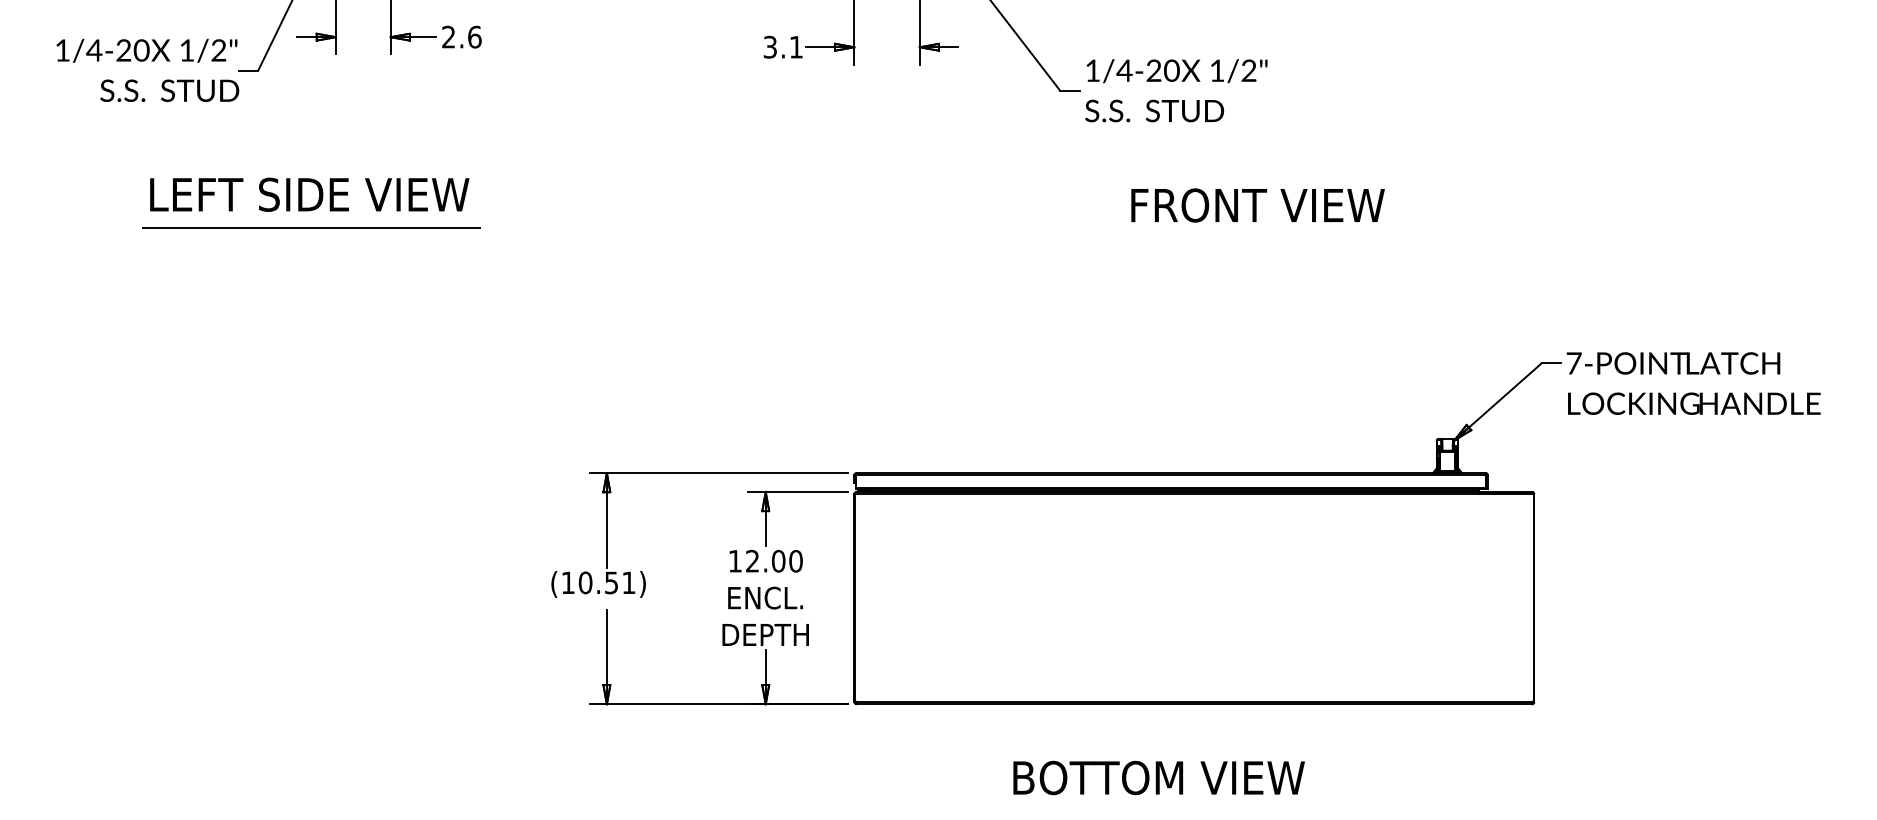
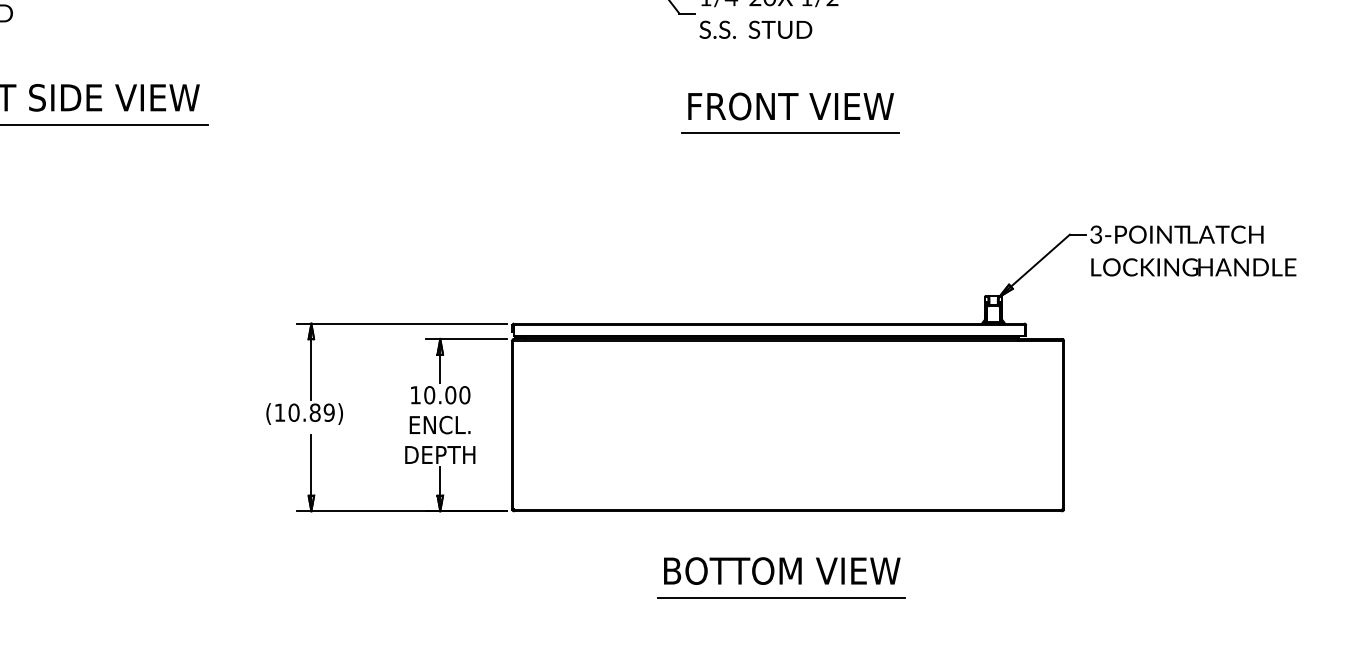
text: (1257, 205) -> (790, 106), moved
line: (1196, 238) -> (789, 133), added
text: (1573, 363) -> (1095, 234), 7-POINT -> 3-POINT
text: (752, 560) -> (429, 394), 12.00 -> 10.00
text: (619, 582) -> (321, 412), (10.51) -> (10.89)
text: (1158, 777) -> (781, 570), moved
line: (1186, 810) -> (781, 597), added

